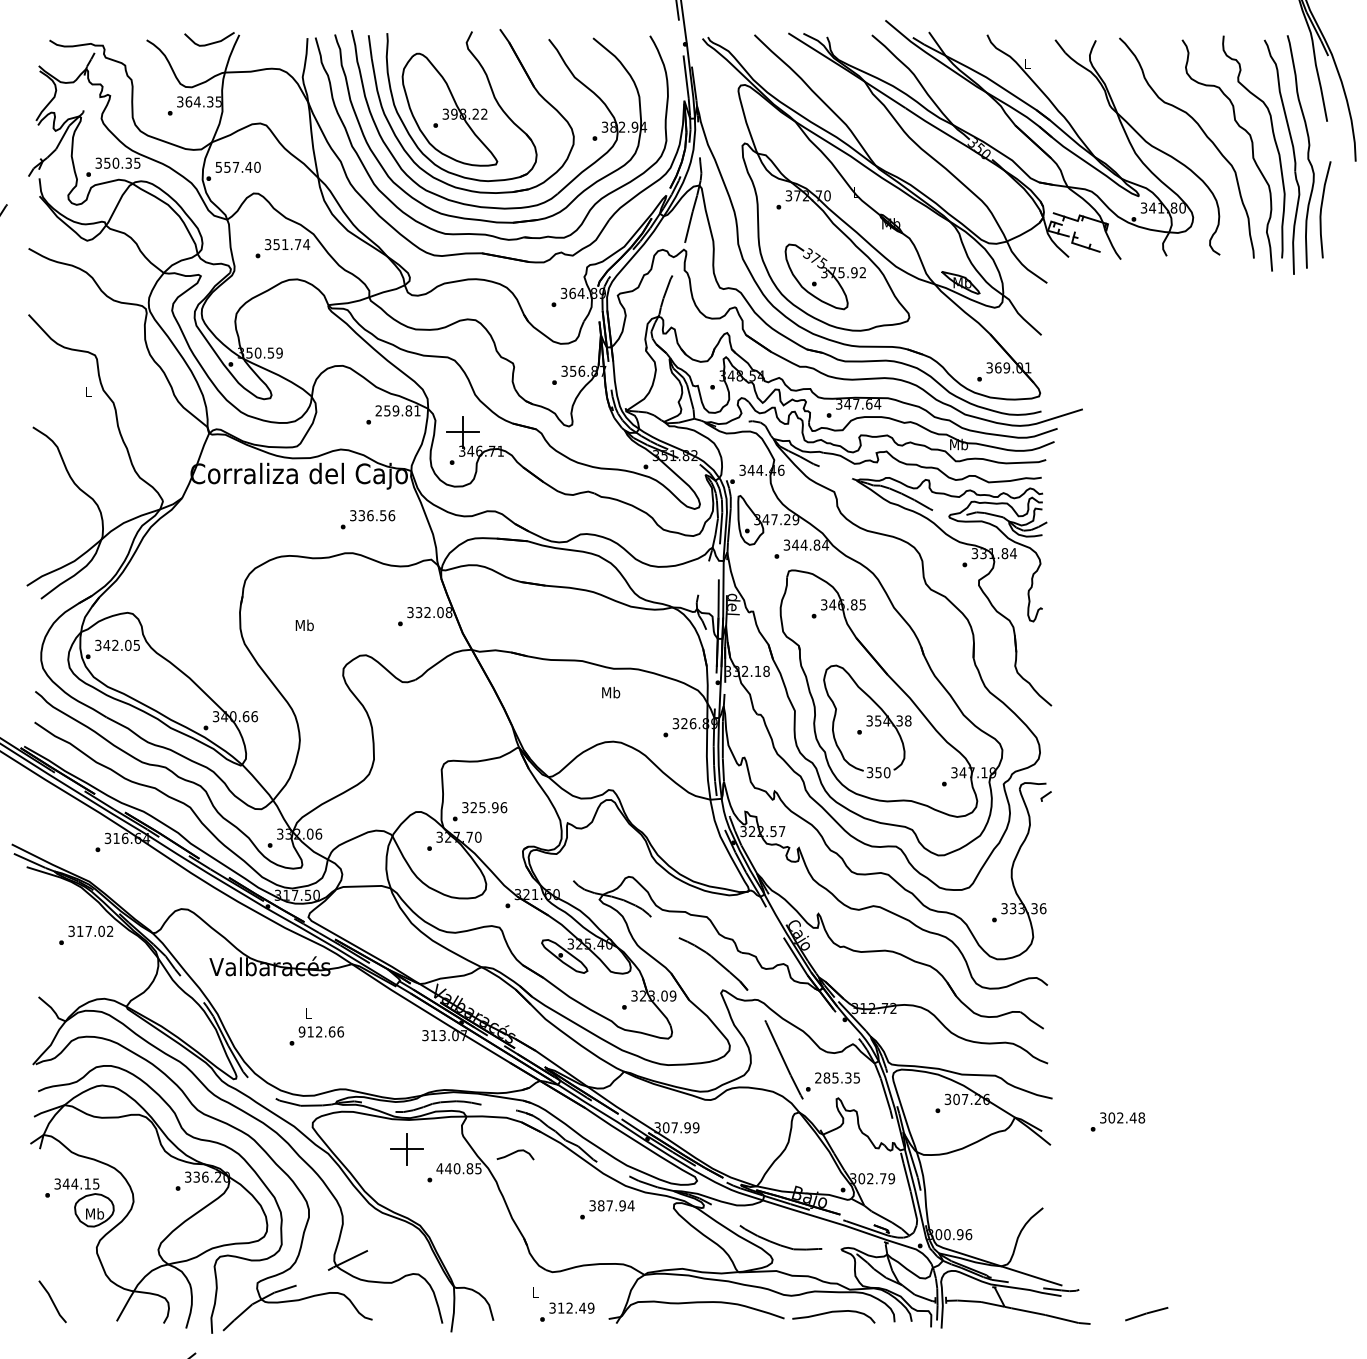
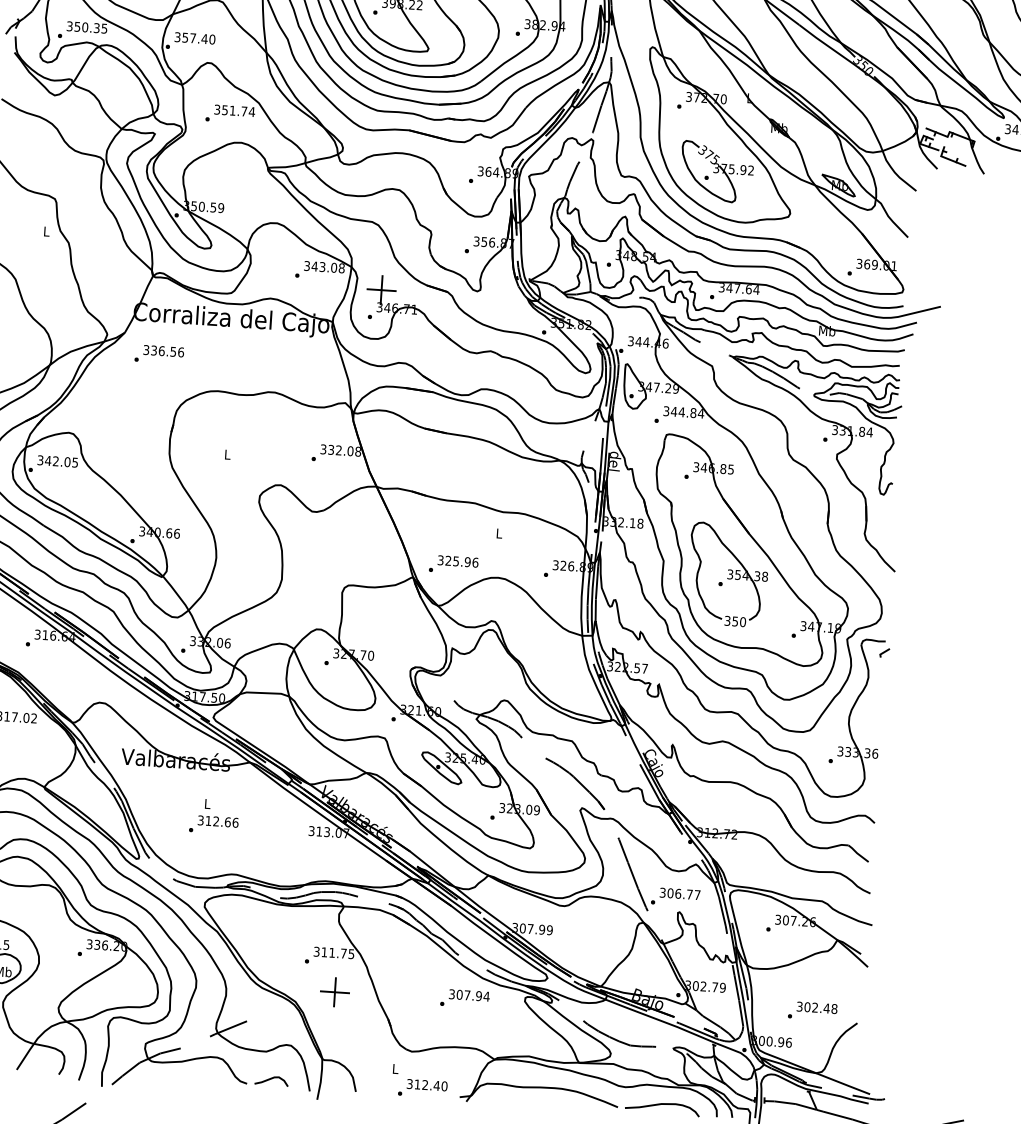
text: (218, 166) -> (177, 36), 557.40 -> 357.40
text: (397, 410) -> (323, 266), 259.81 -> 343.08
text: (367, 519) -> (158, 354), moved
text: (304, 625) -> (227, 454), Mb -> L
text: (611, 692) -> (499, 533), Mb -> L
text: (480, 811) -> (454, 564), moved
text: (301, 1031) -> (200, 820), 912.66 -> 312.66
text: (837, 1077) -> (680, 893), 285.35 -> 306.77
text: (1117, 1121) -> (812, 1010), moved
part: (406, 1149) -> (334, 992), moved
curve: (515, 1153) -> (271, 1079), moved
text: (454, 1168) -> (329, 952), 440.85 -> 311.75
text: (600, 1205) -> (459, 994), 387.94 -> 307.94
text: (590, 1308) -> (443, 1086), 312.49 -> 312.40

